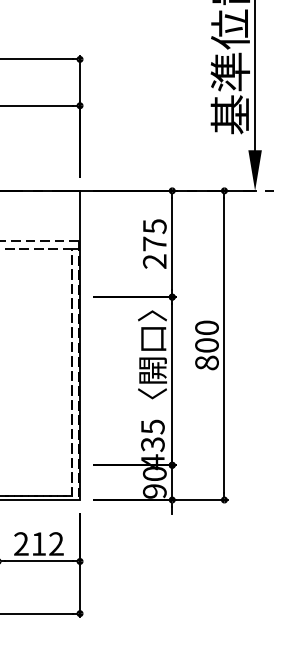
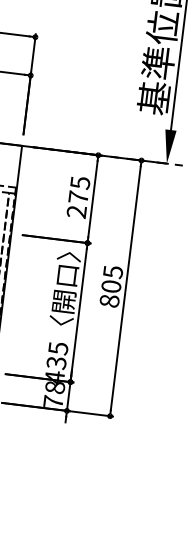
text: (206, 327) -> (112, 271), 800 -> 805
text: (154, 482) -> (54, 394), 90 -> 78

